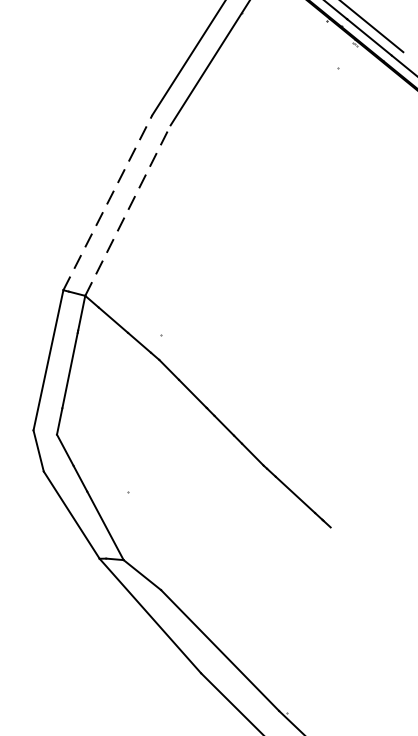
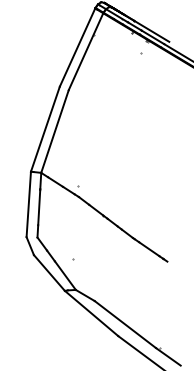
line: (108, 203) -> (45, 129), dashed -> solid
line: (129, 210) -> (55, 131), dashed -> solid

